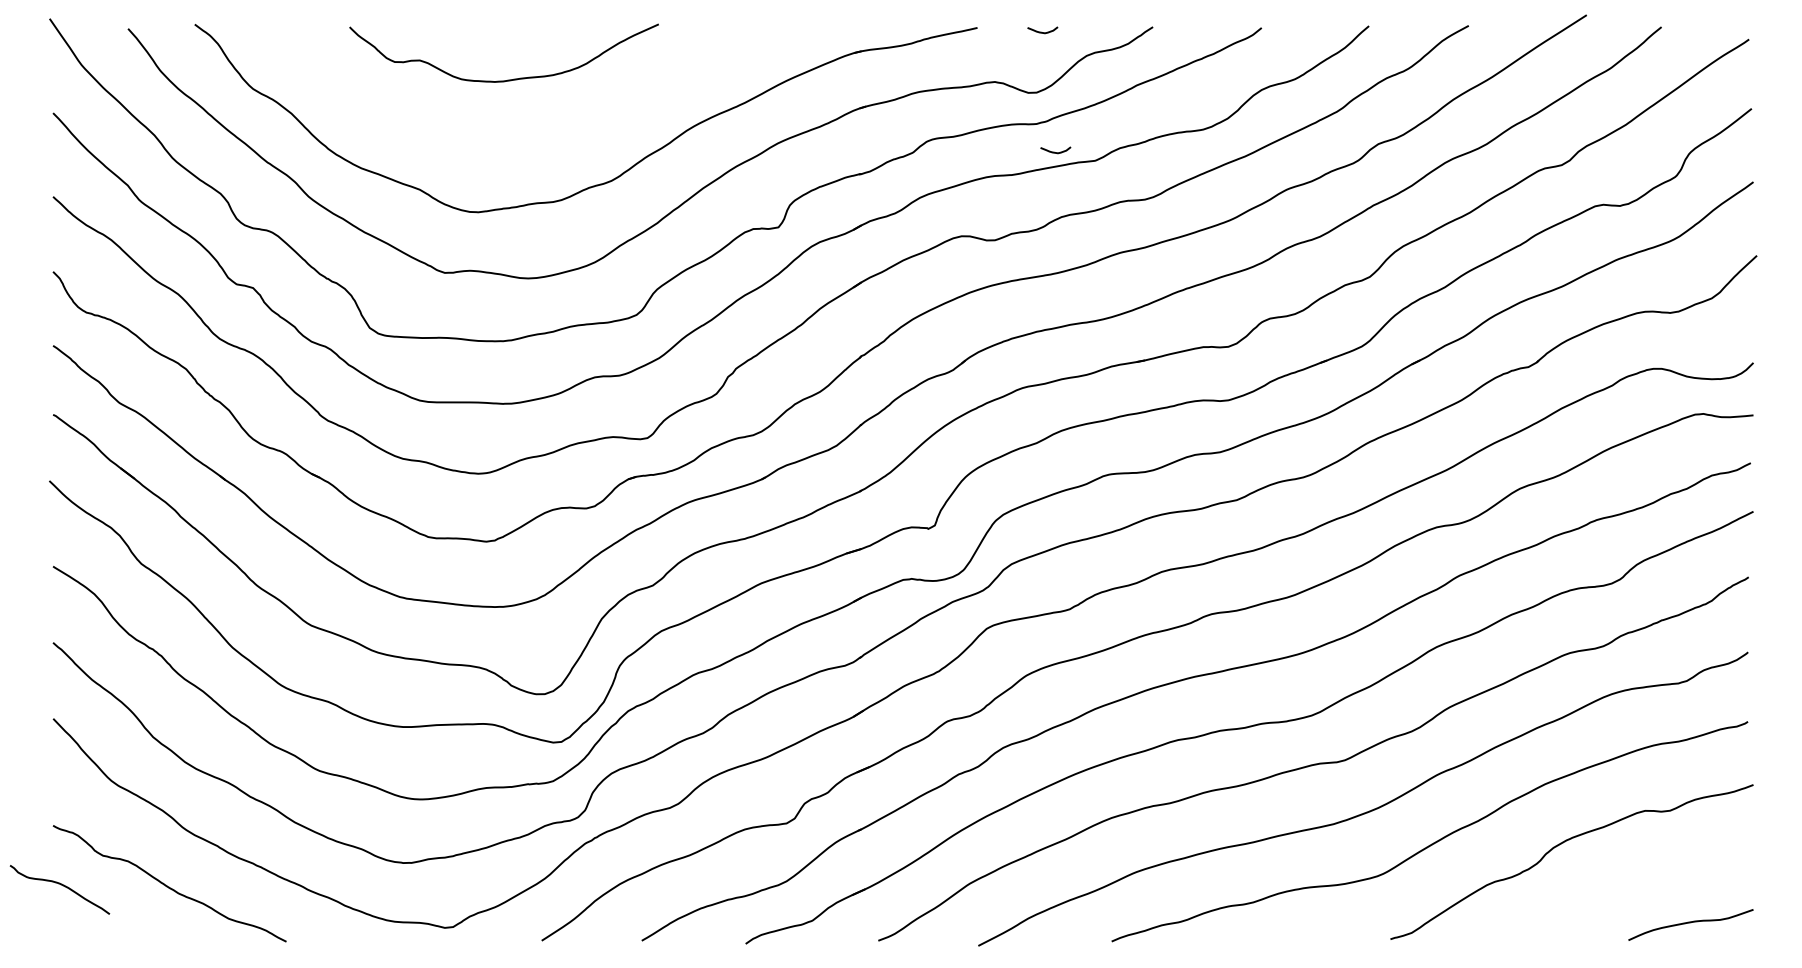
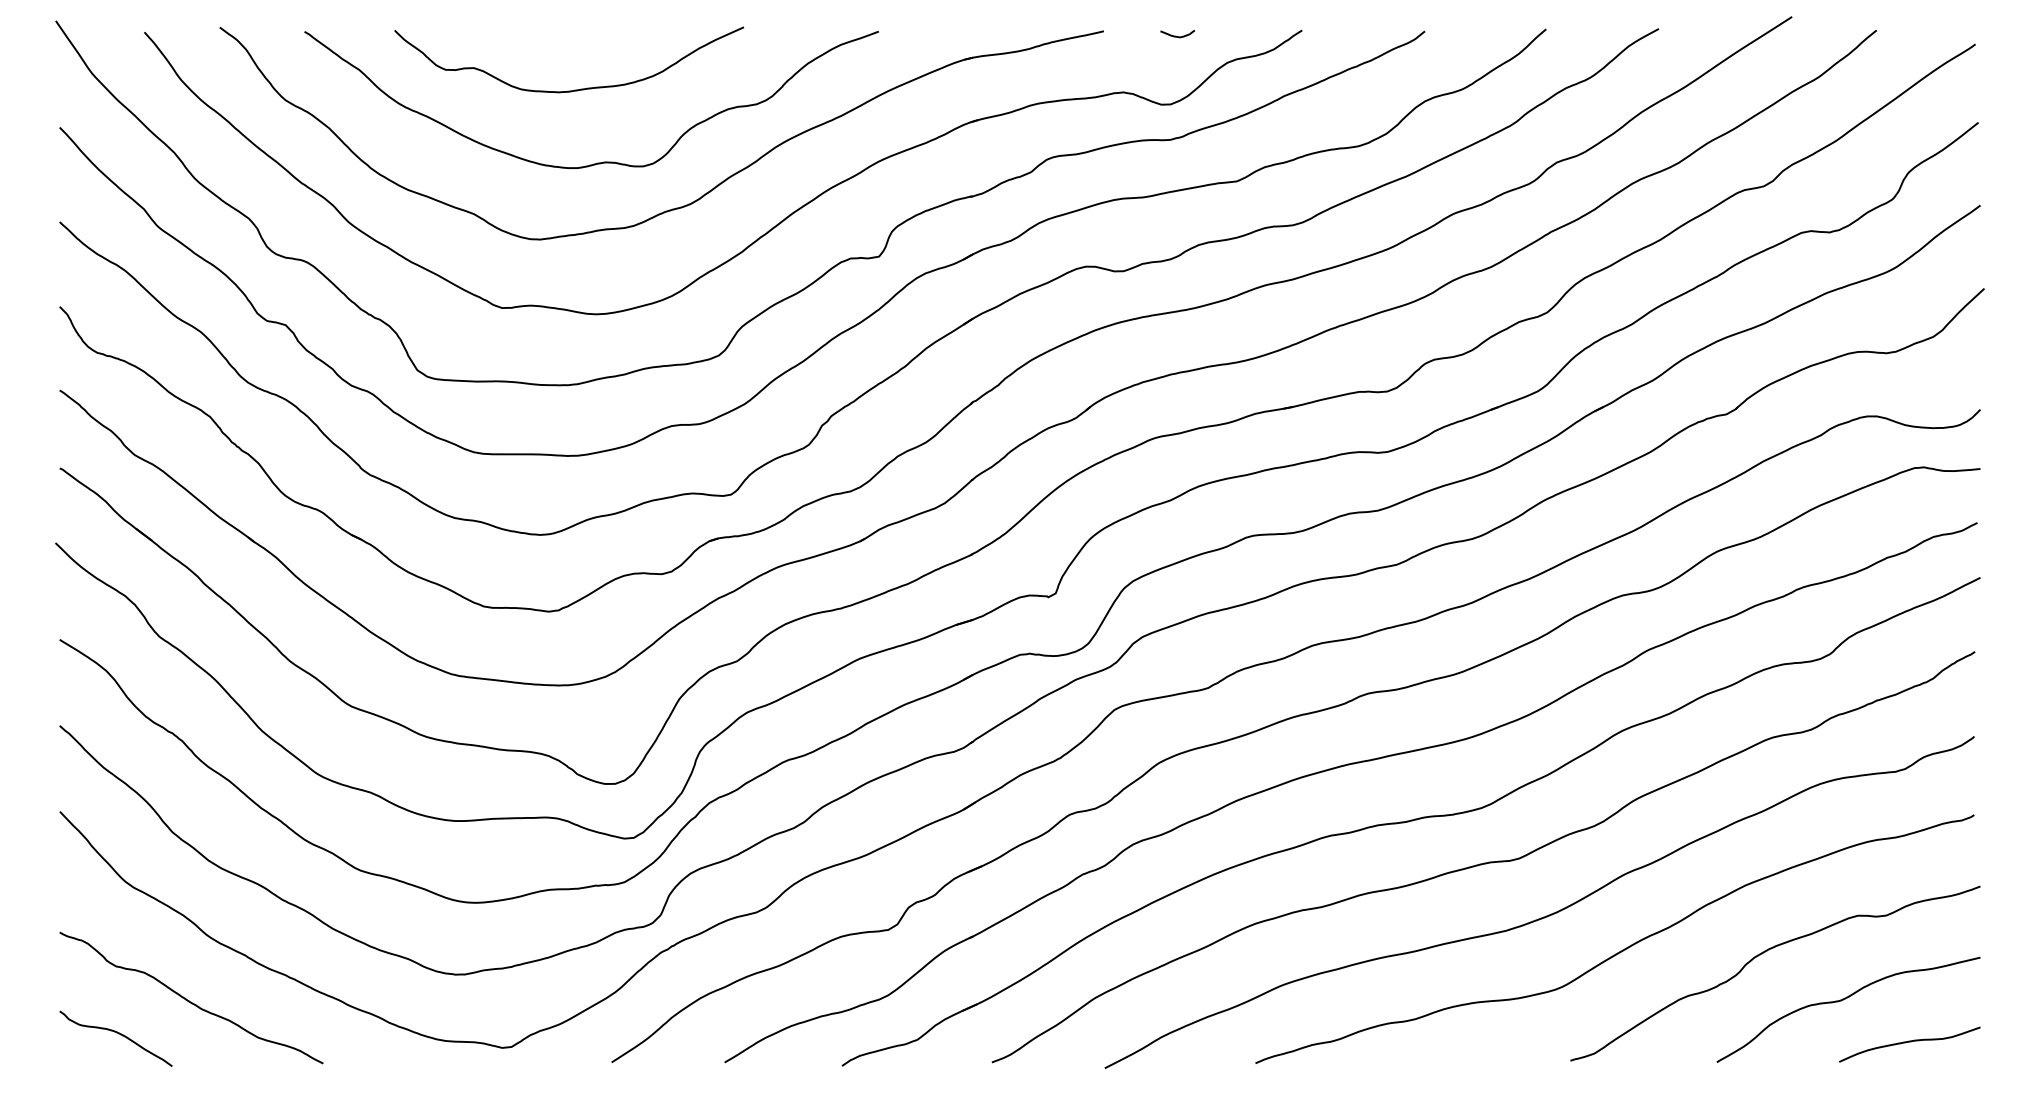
curve: (531, 143) -> (600, 161), added
curve: (1054, 151) -> (1190, 170), removed
curve: (61, 885) -> (117, 1033), moved
curve: (1631, 886) -> (1842, 1001), added

